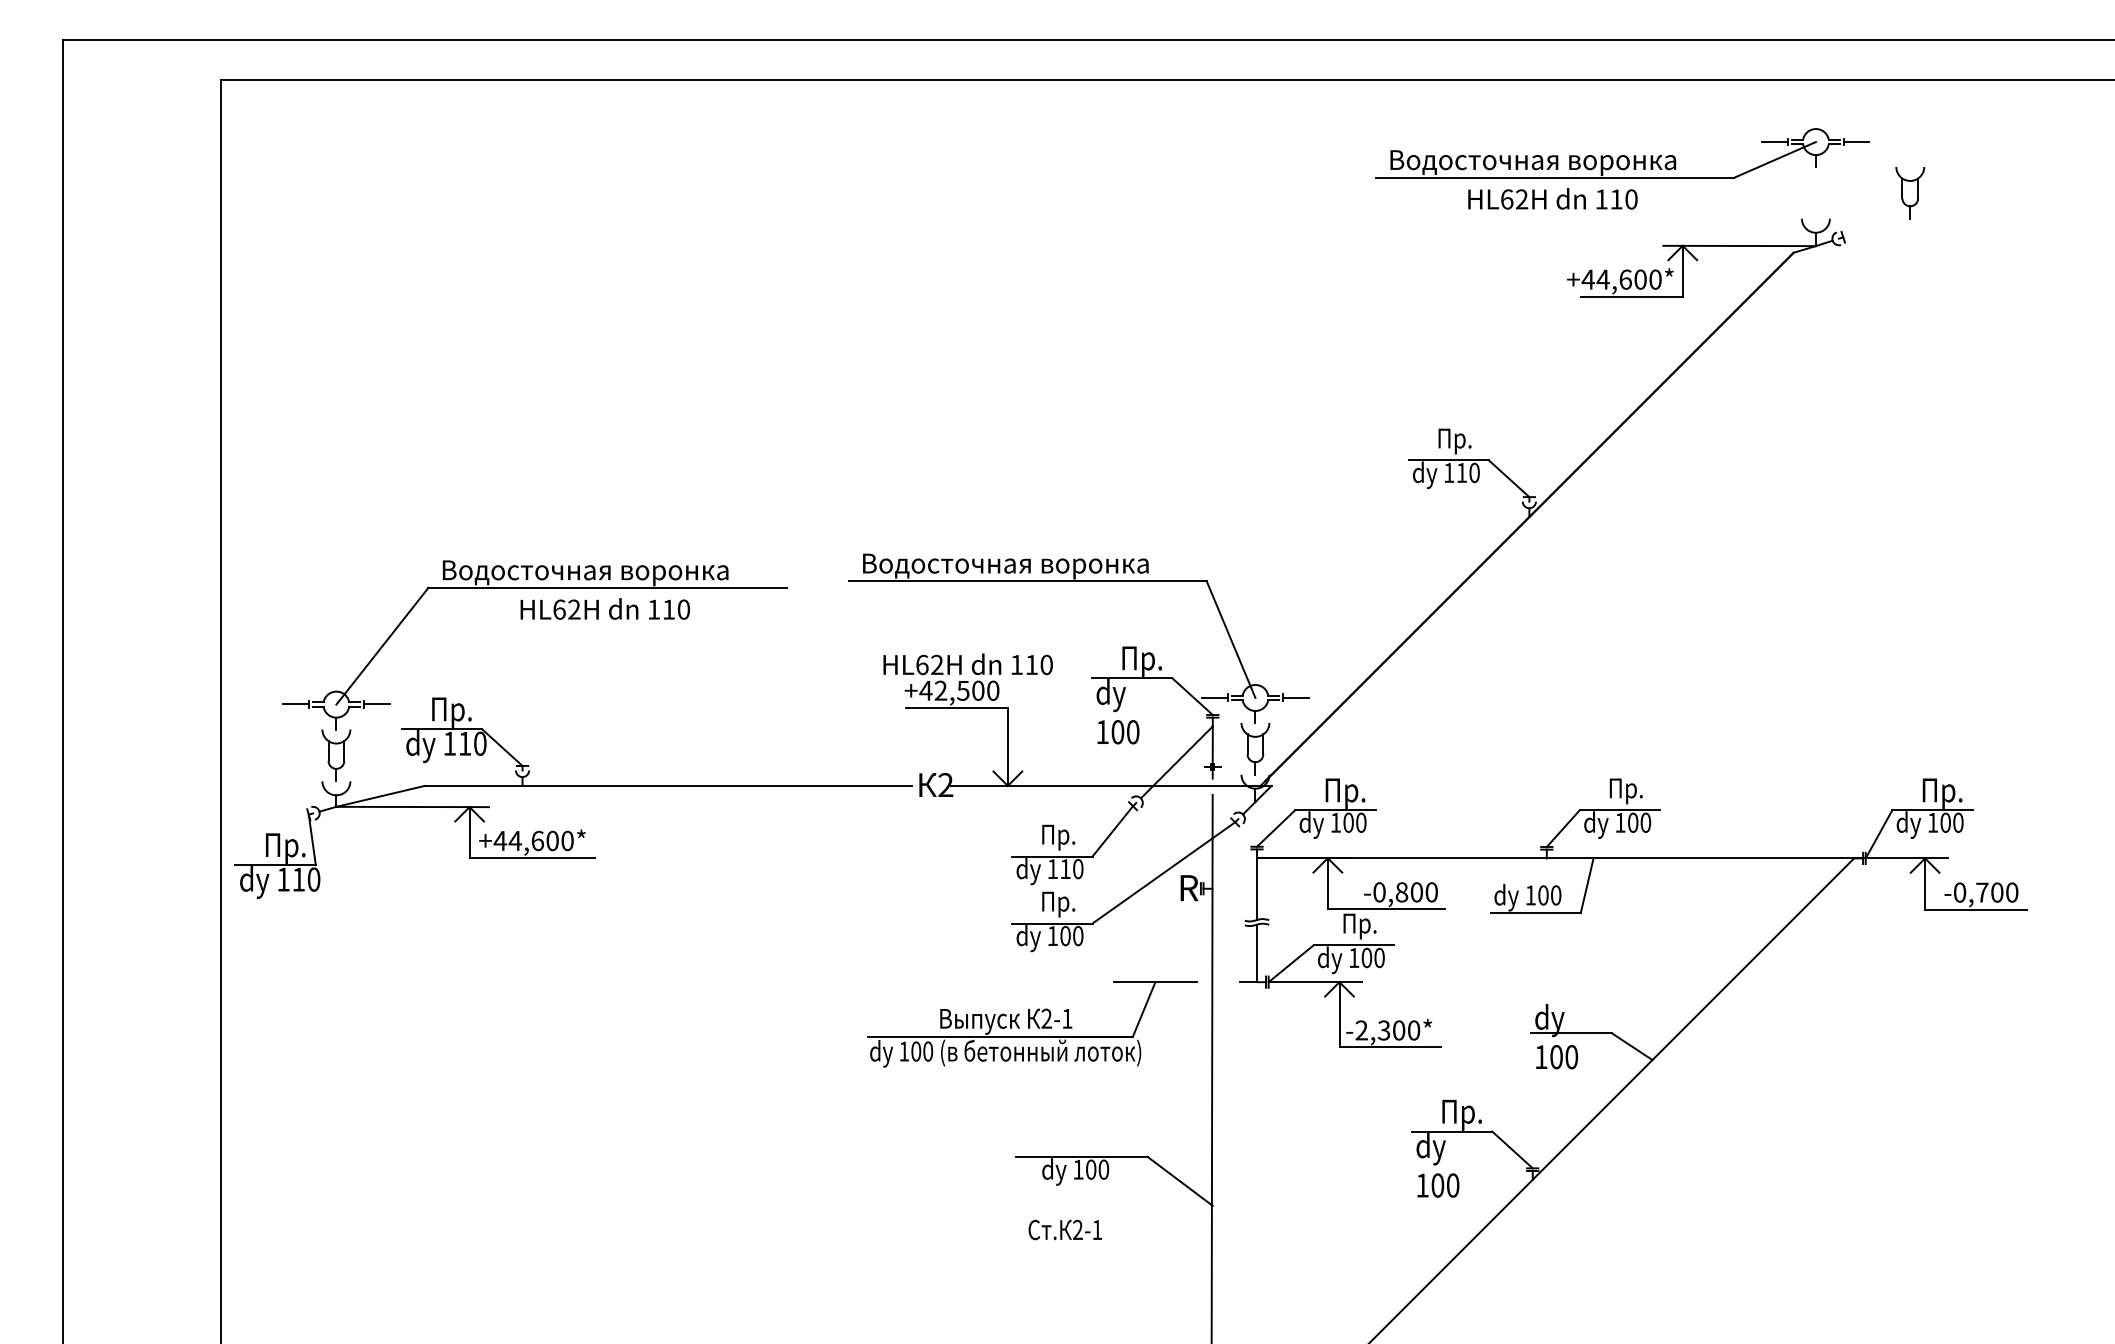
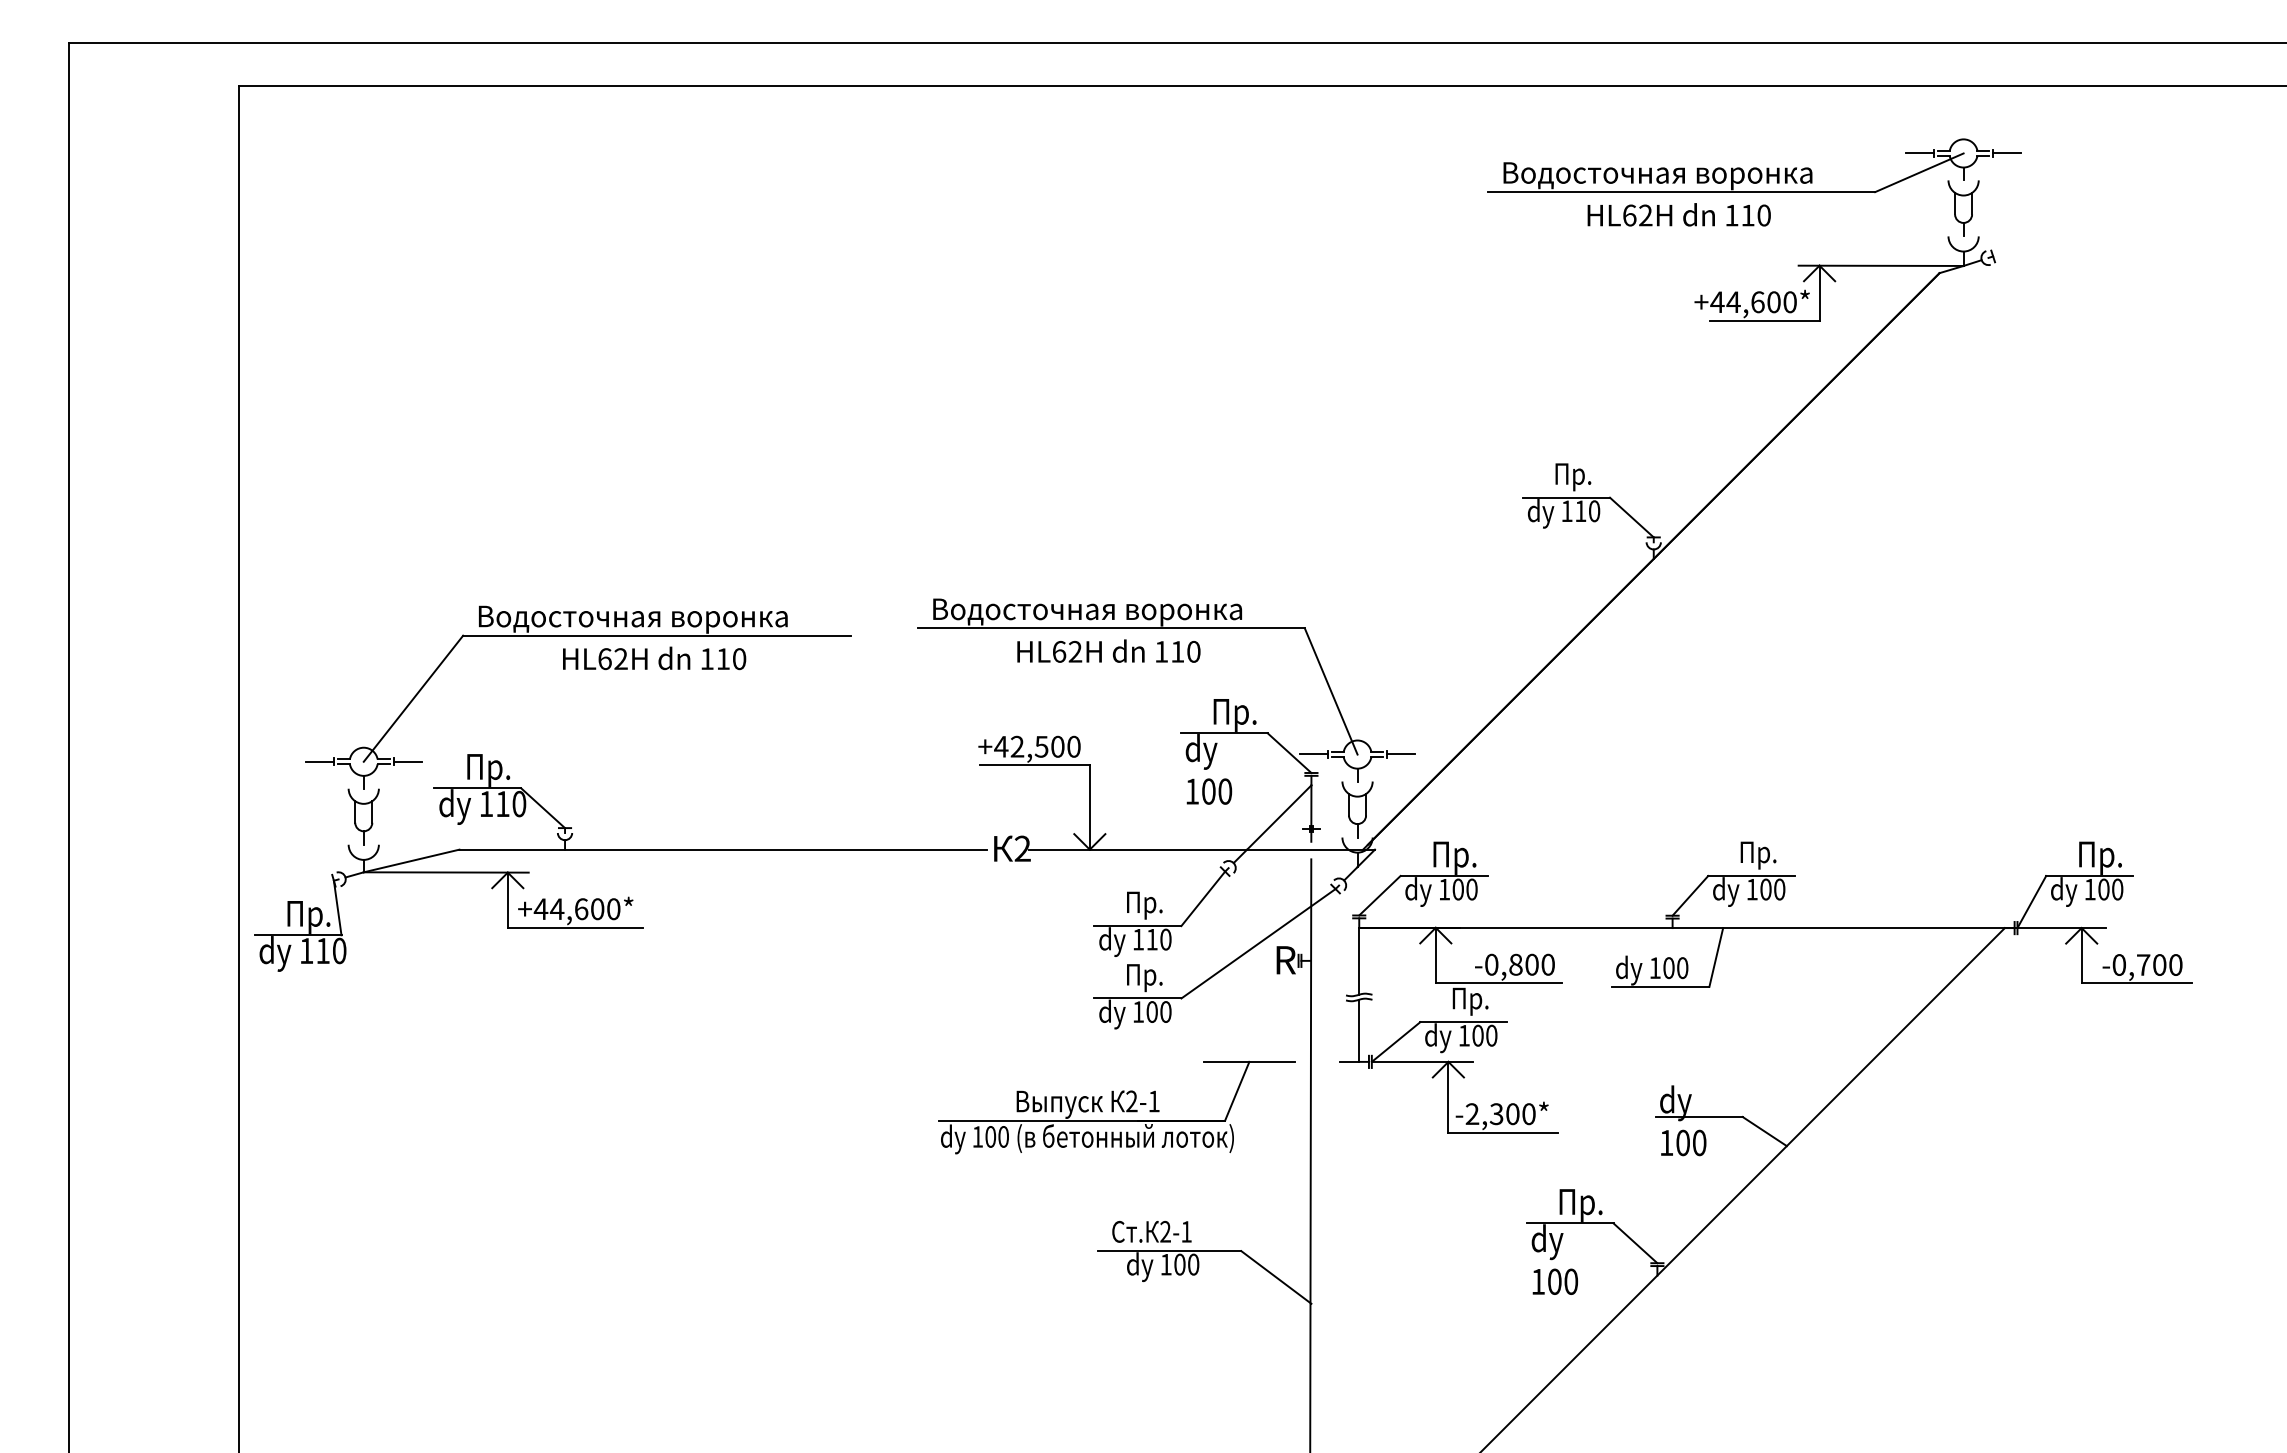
part: (1910, 192) -> (1963, 208), moved
text: (967, 663) -> (1108, 650), moved
text: (1064, 1229) -> (1151, 1231), moved

